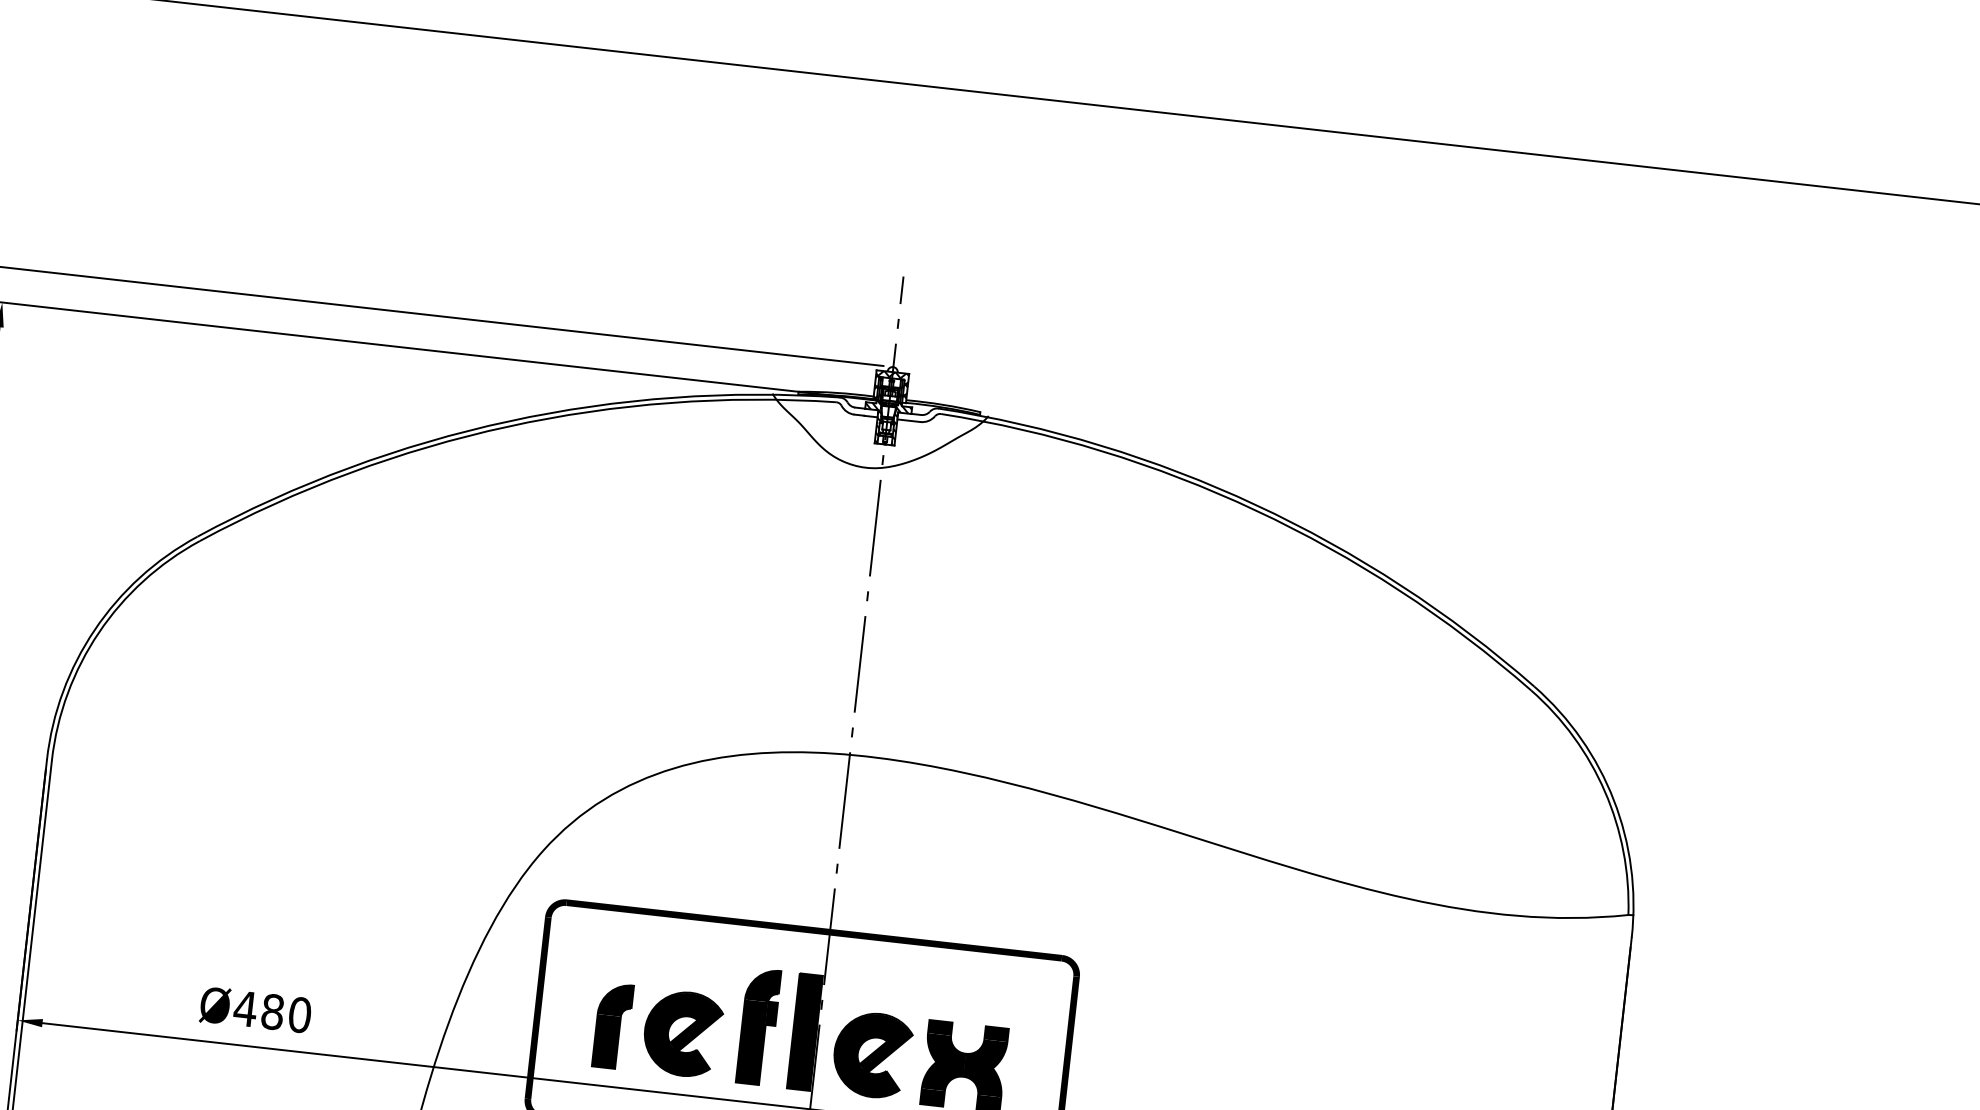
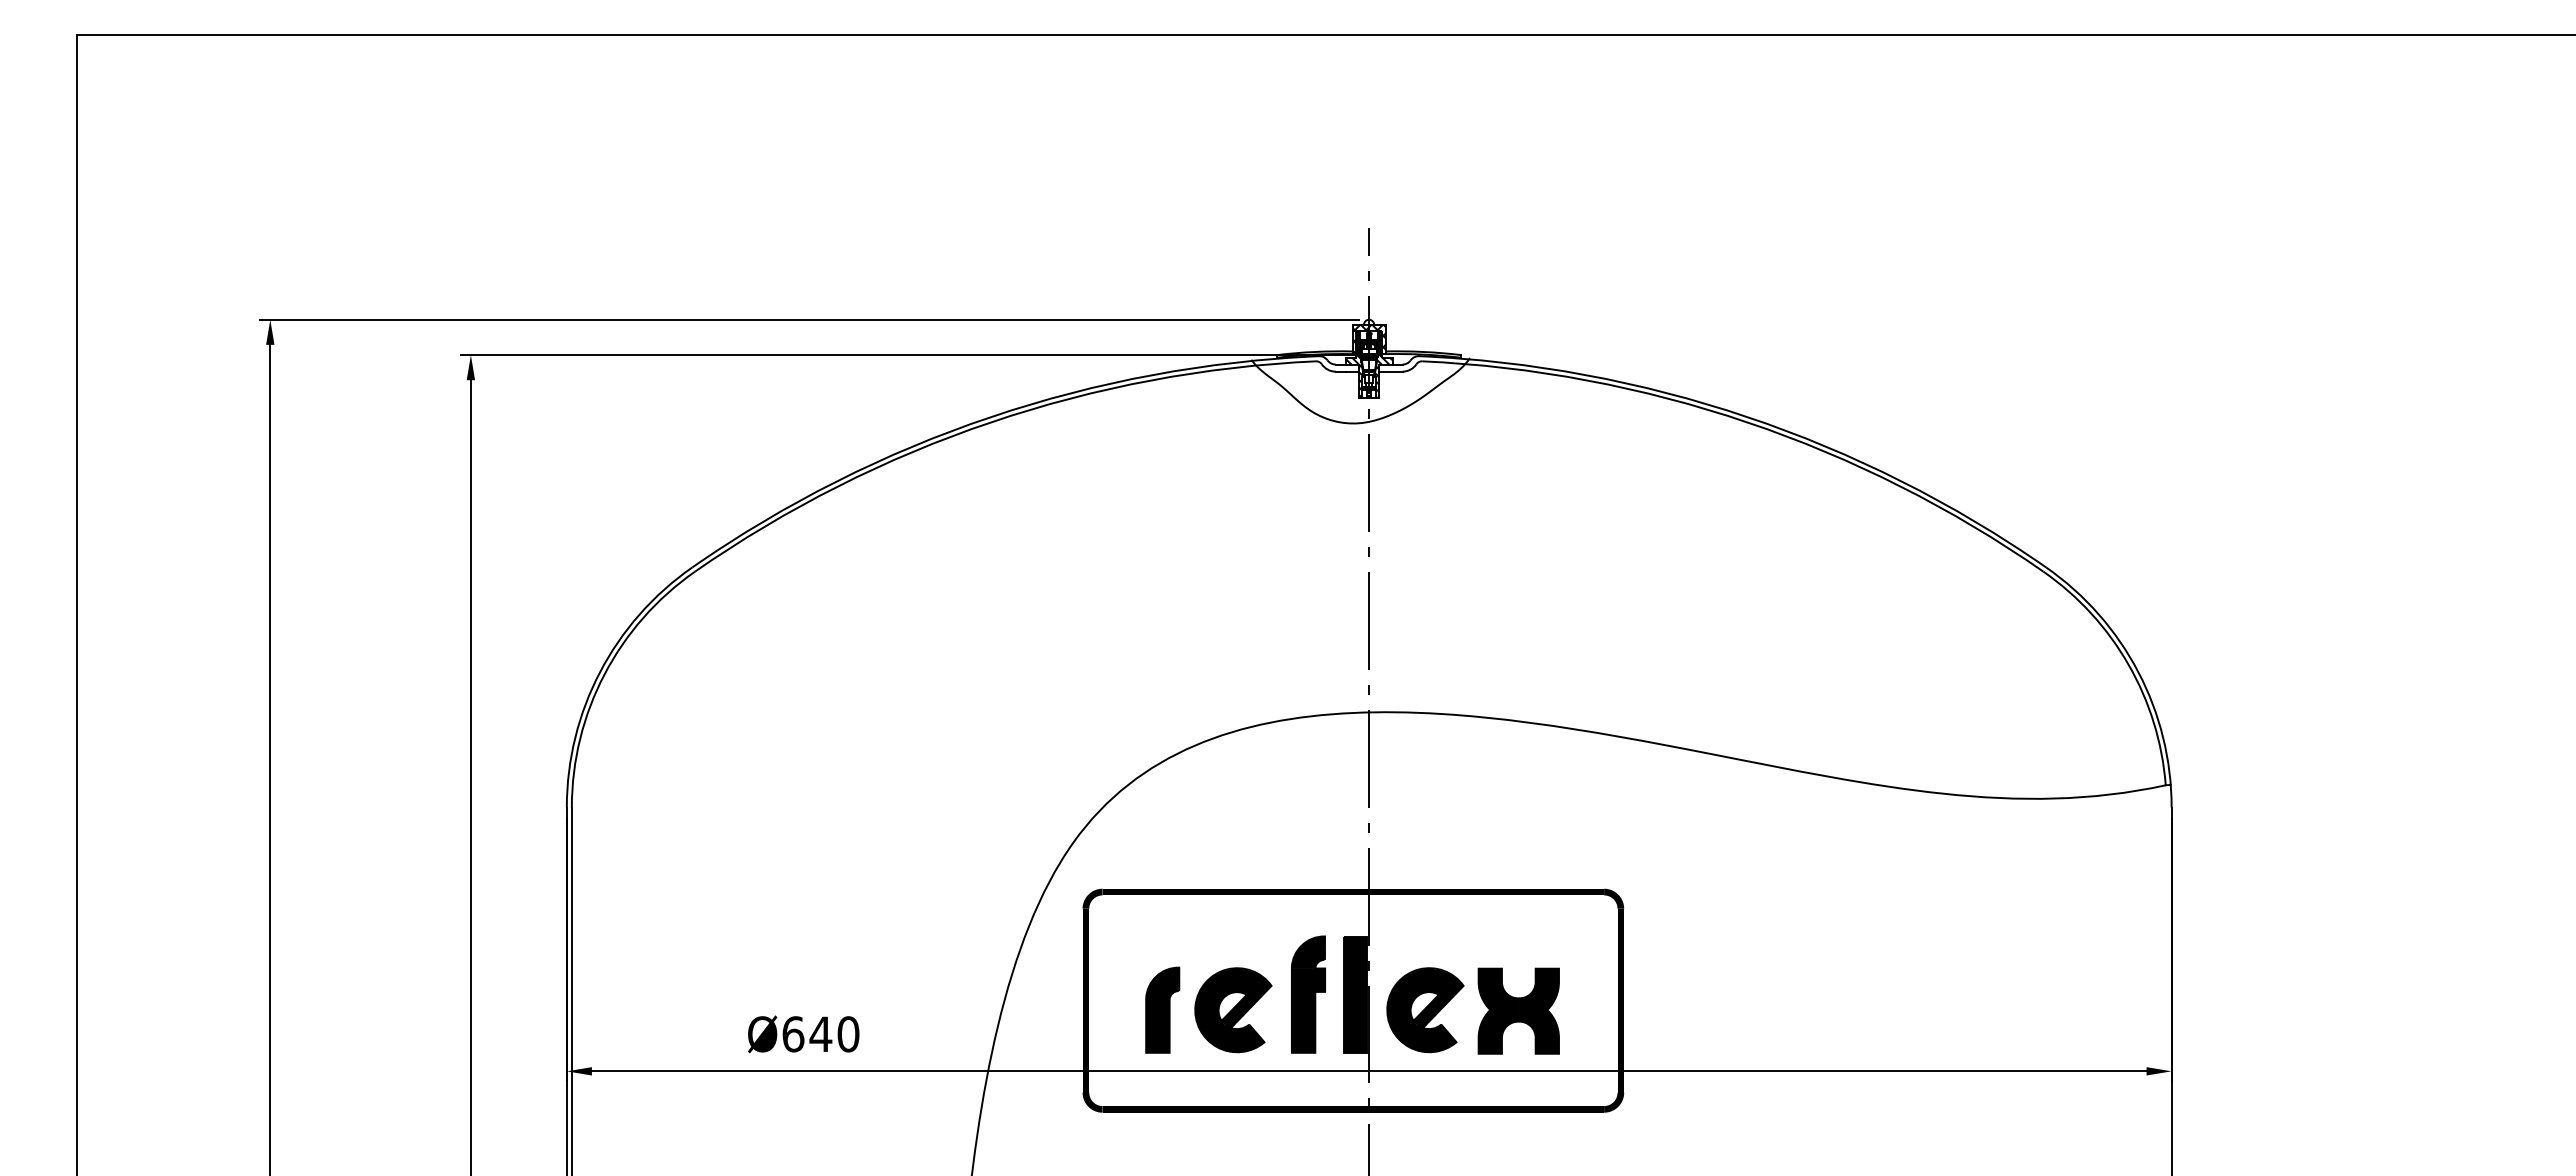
text: (258, 1010) -> (806, 1034), Ø480 -> Ø640

